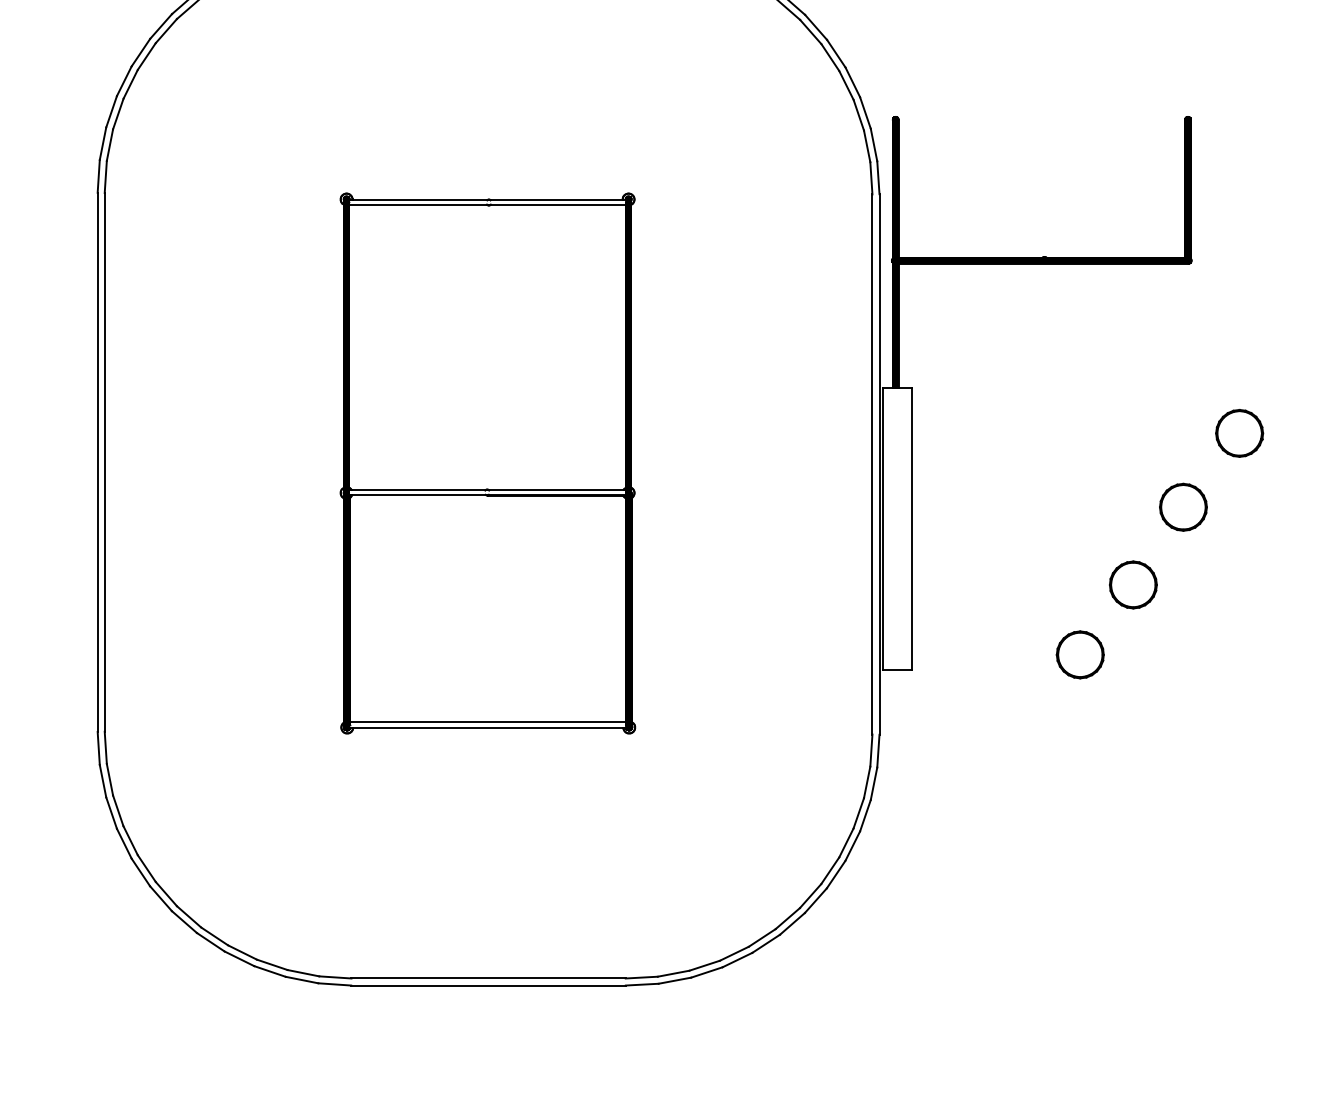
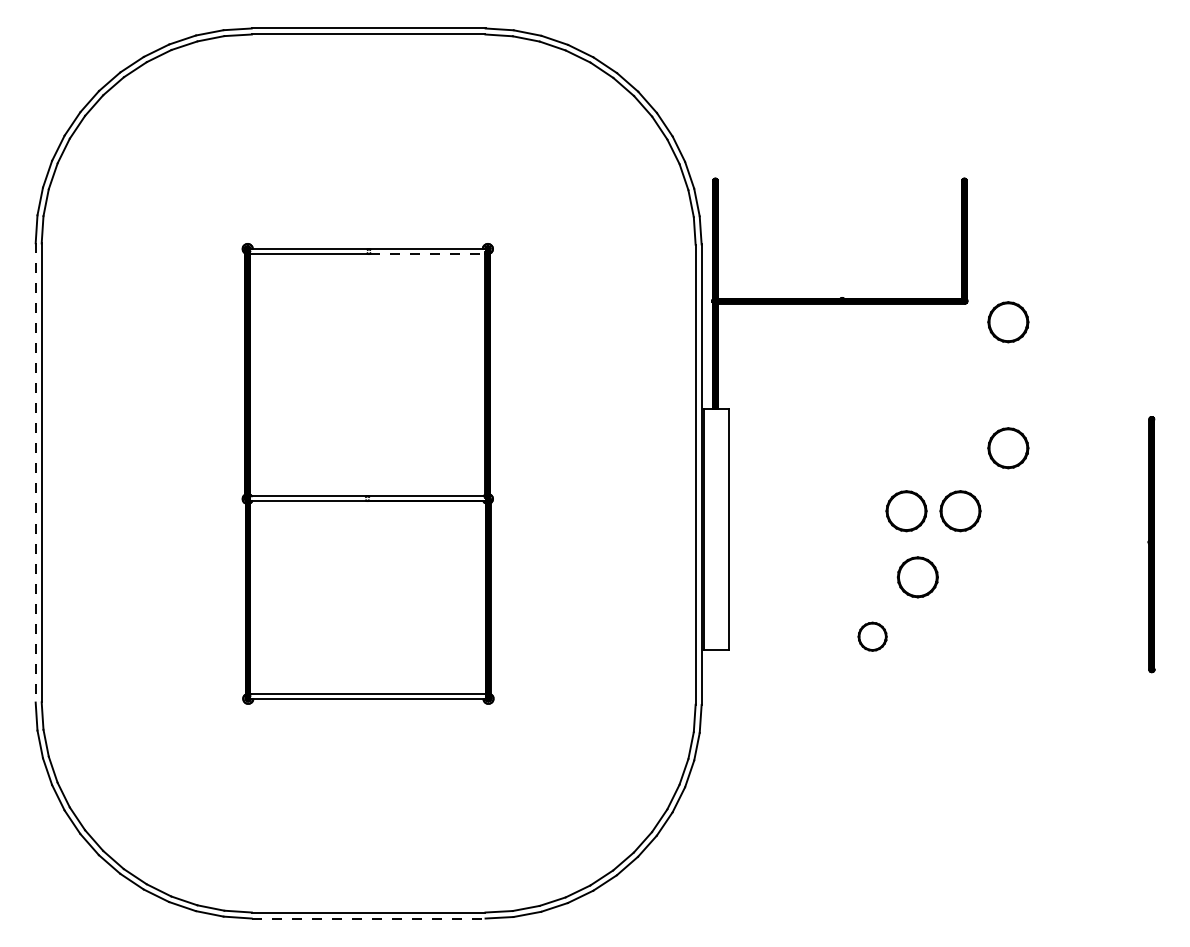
line: (557, 204) -> (427, 253), solid -> dashed
part: (1239, 285) -> (1008, 322), added
line: (97, 461) -> (35, 472), solid -> dashed
part: (1120, 507) -> (906, 511), added
part: (1080, 654) -> (872, 636), size x0.7
line: (488, 985) -> (368, 918), solid -> dashed

